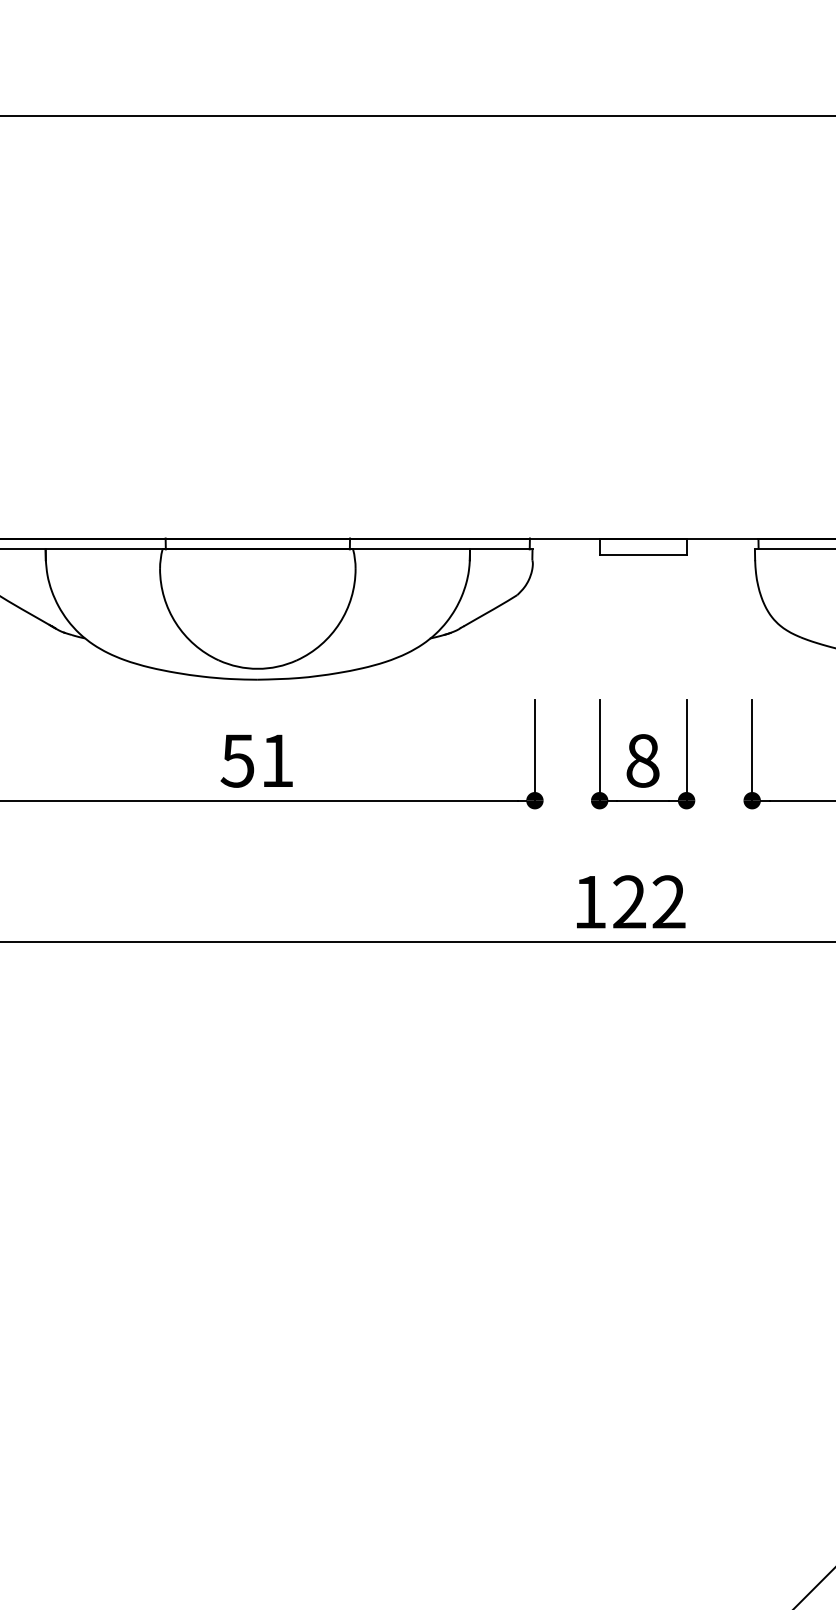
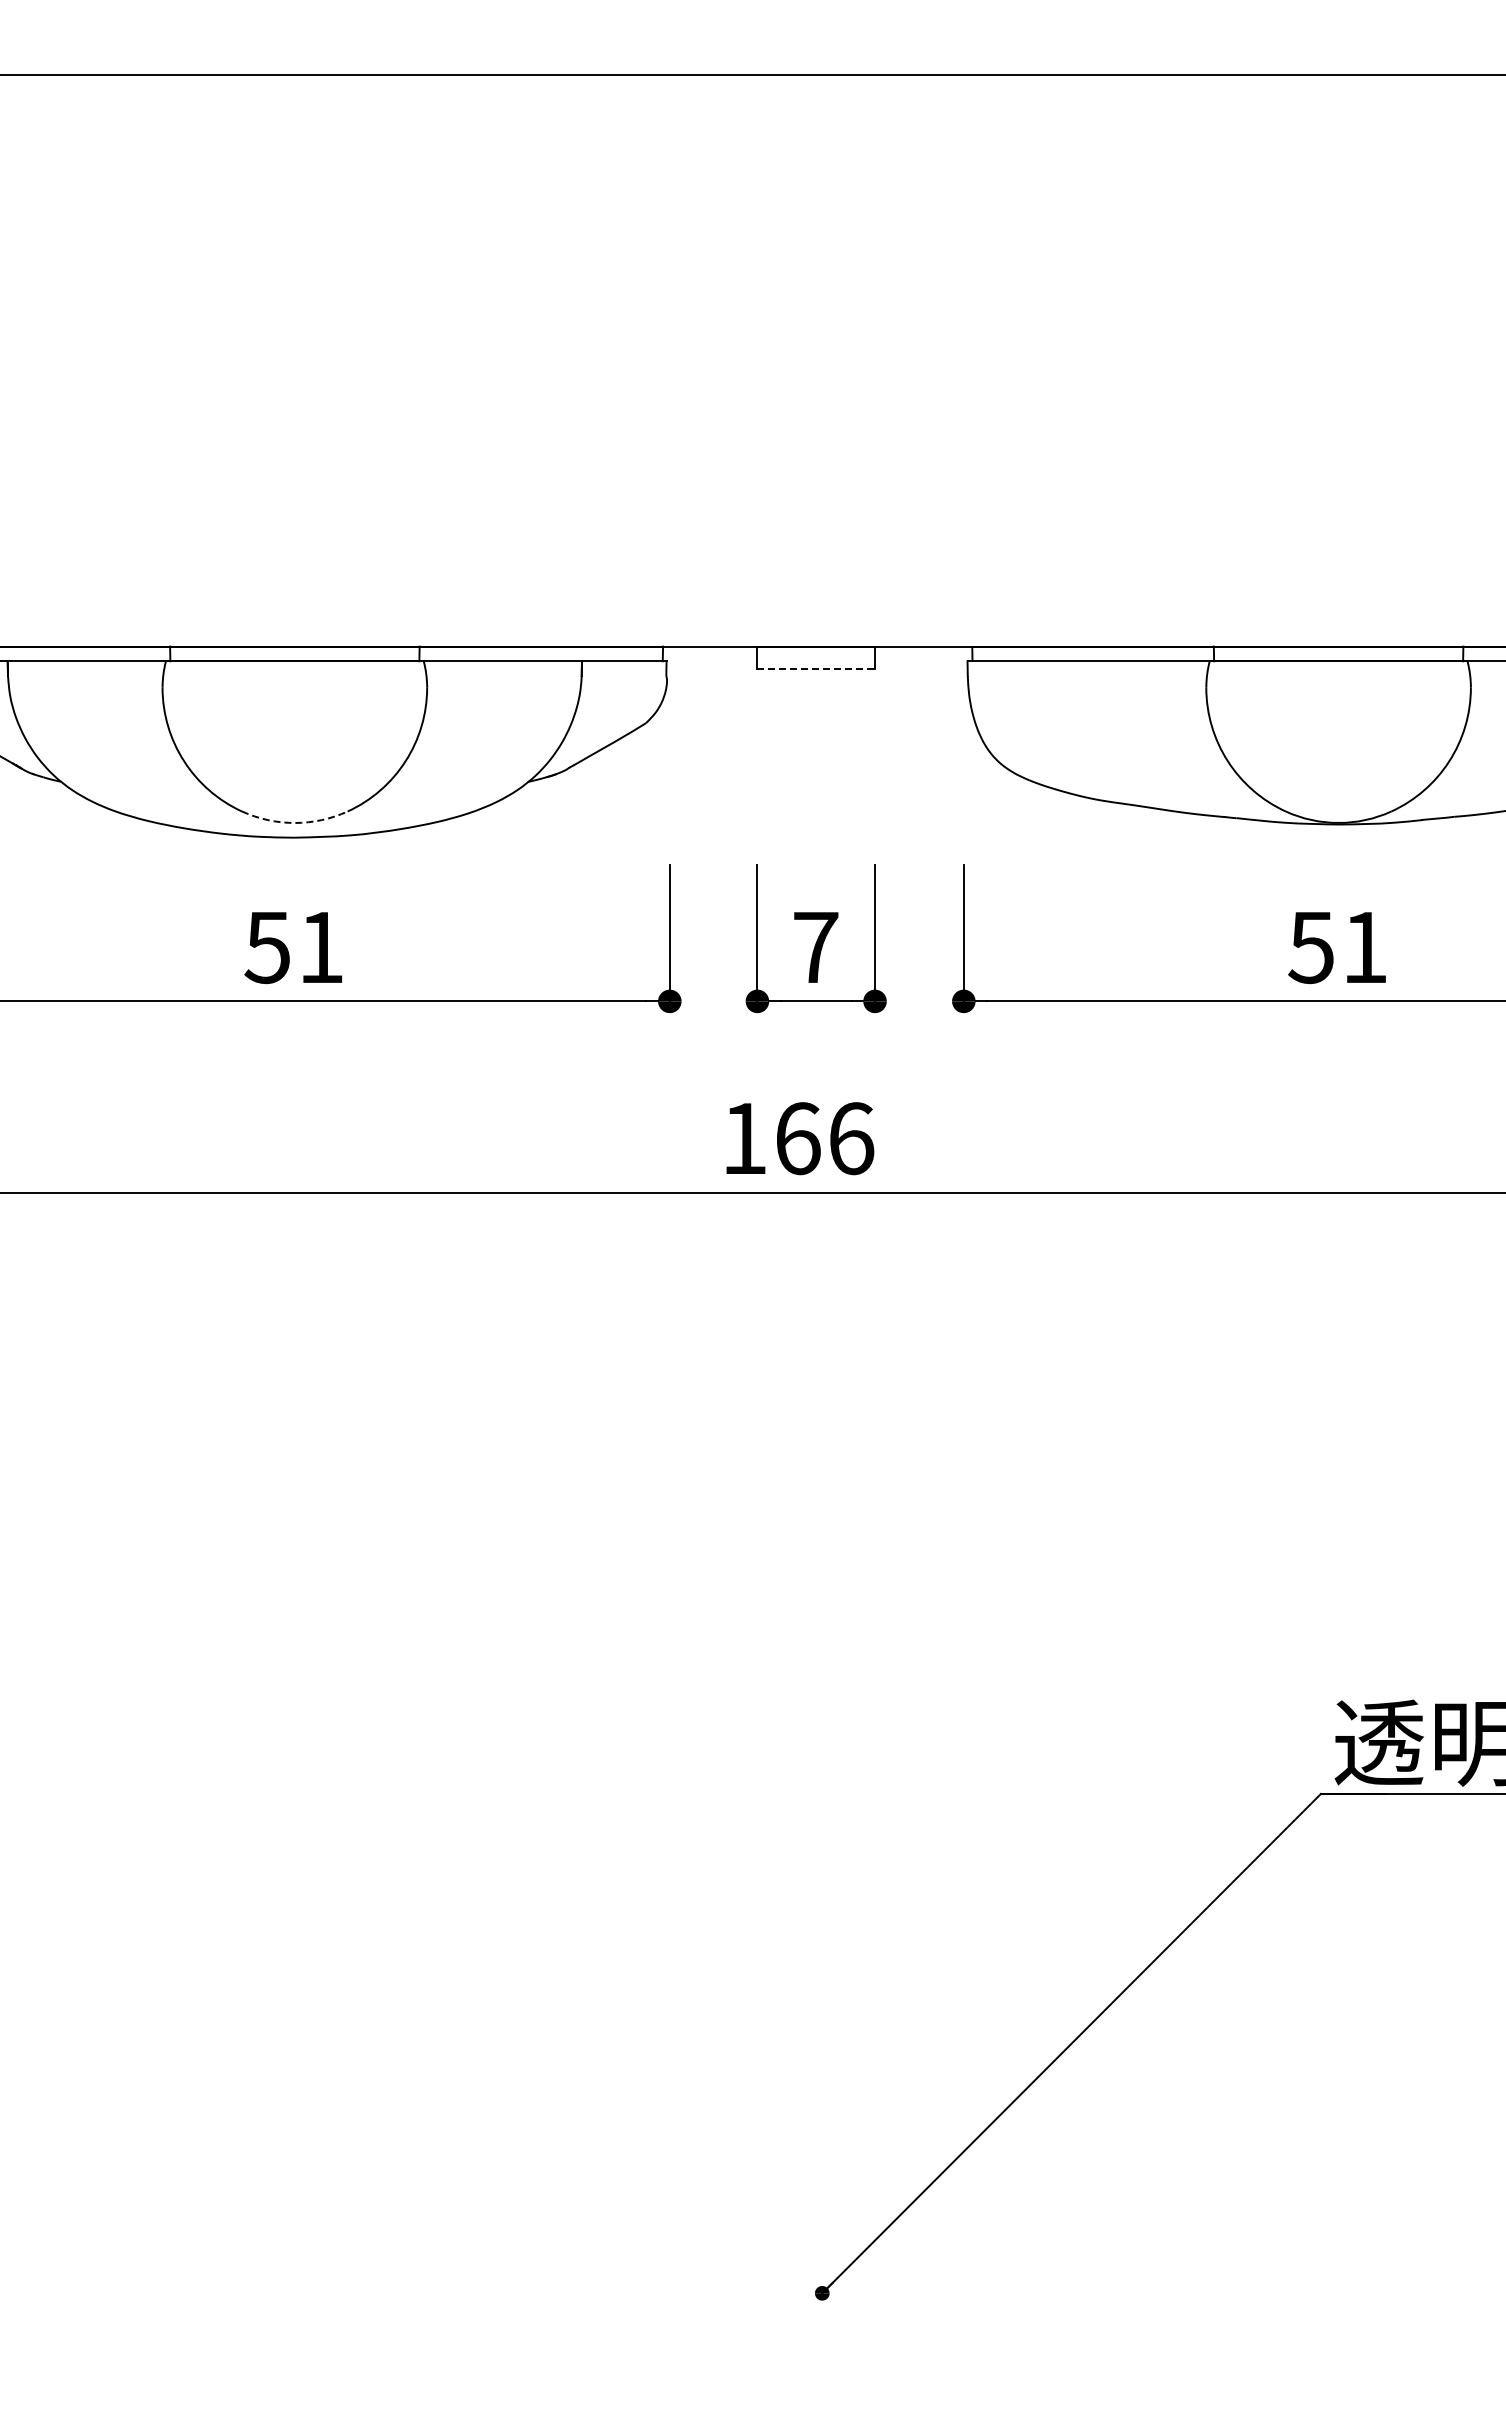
line: (643, 554) -> (816, 668), solid -> dashed
arc: (257, 668) -> (294, 822), solid -> dashed
text: (643, 760) -> (816, 947), 8 -> 7
text: (649, 902) -> (824, 1138), 122 -> 166

